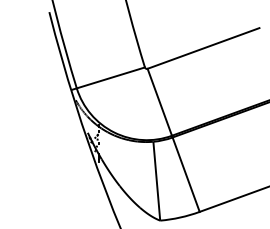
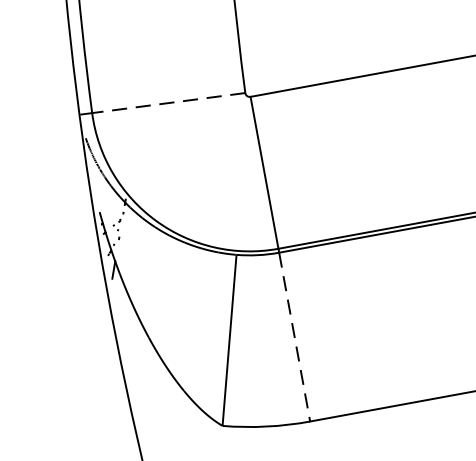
line: (110, 77) -> (168, 102), solid -> dashed
line: (186, 174) -> (295, 336), solid -> dashed

